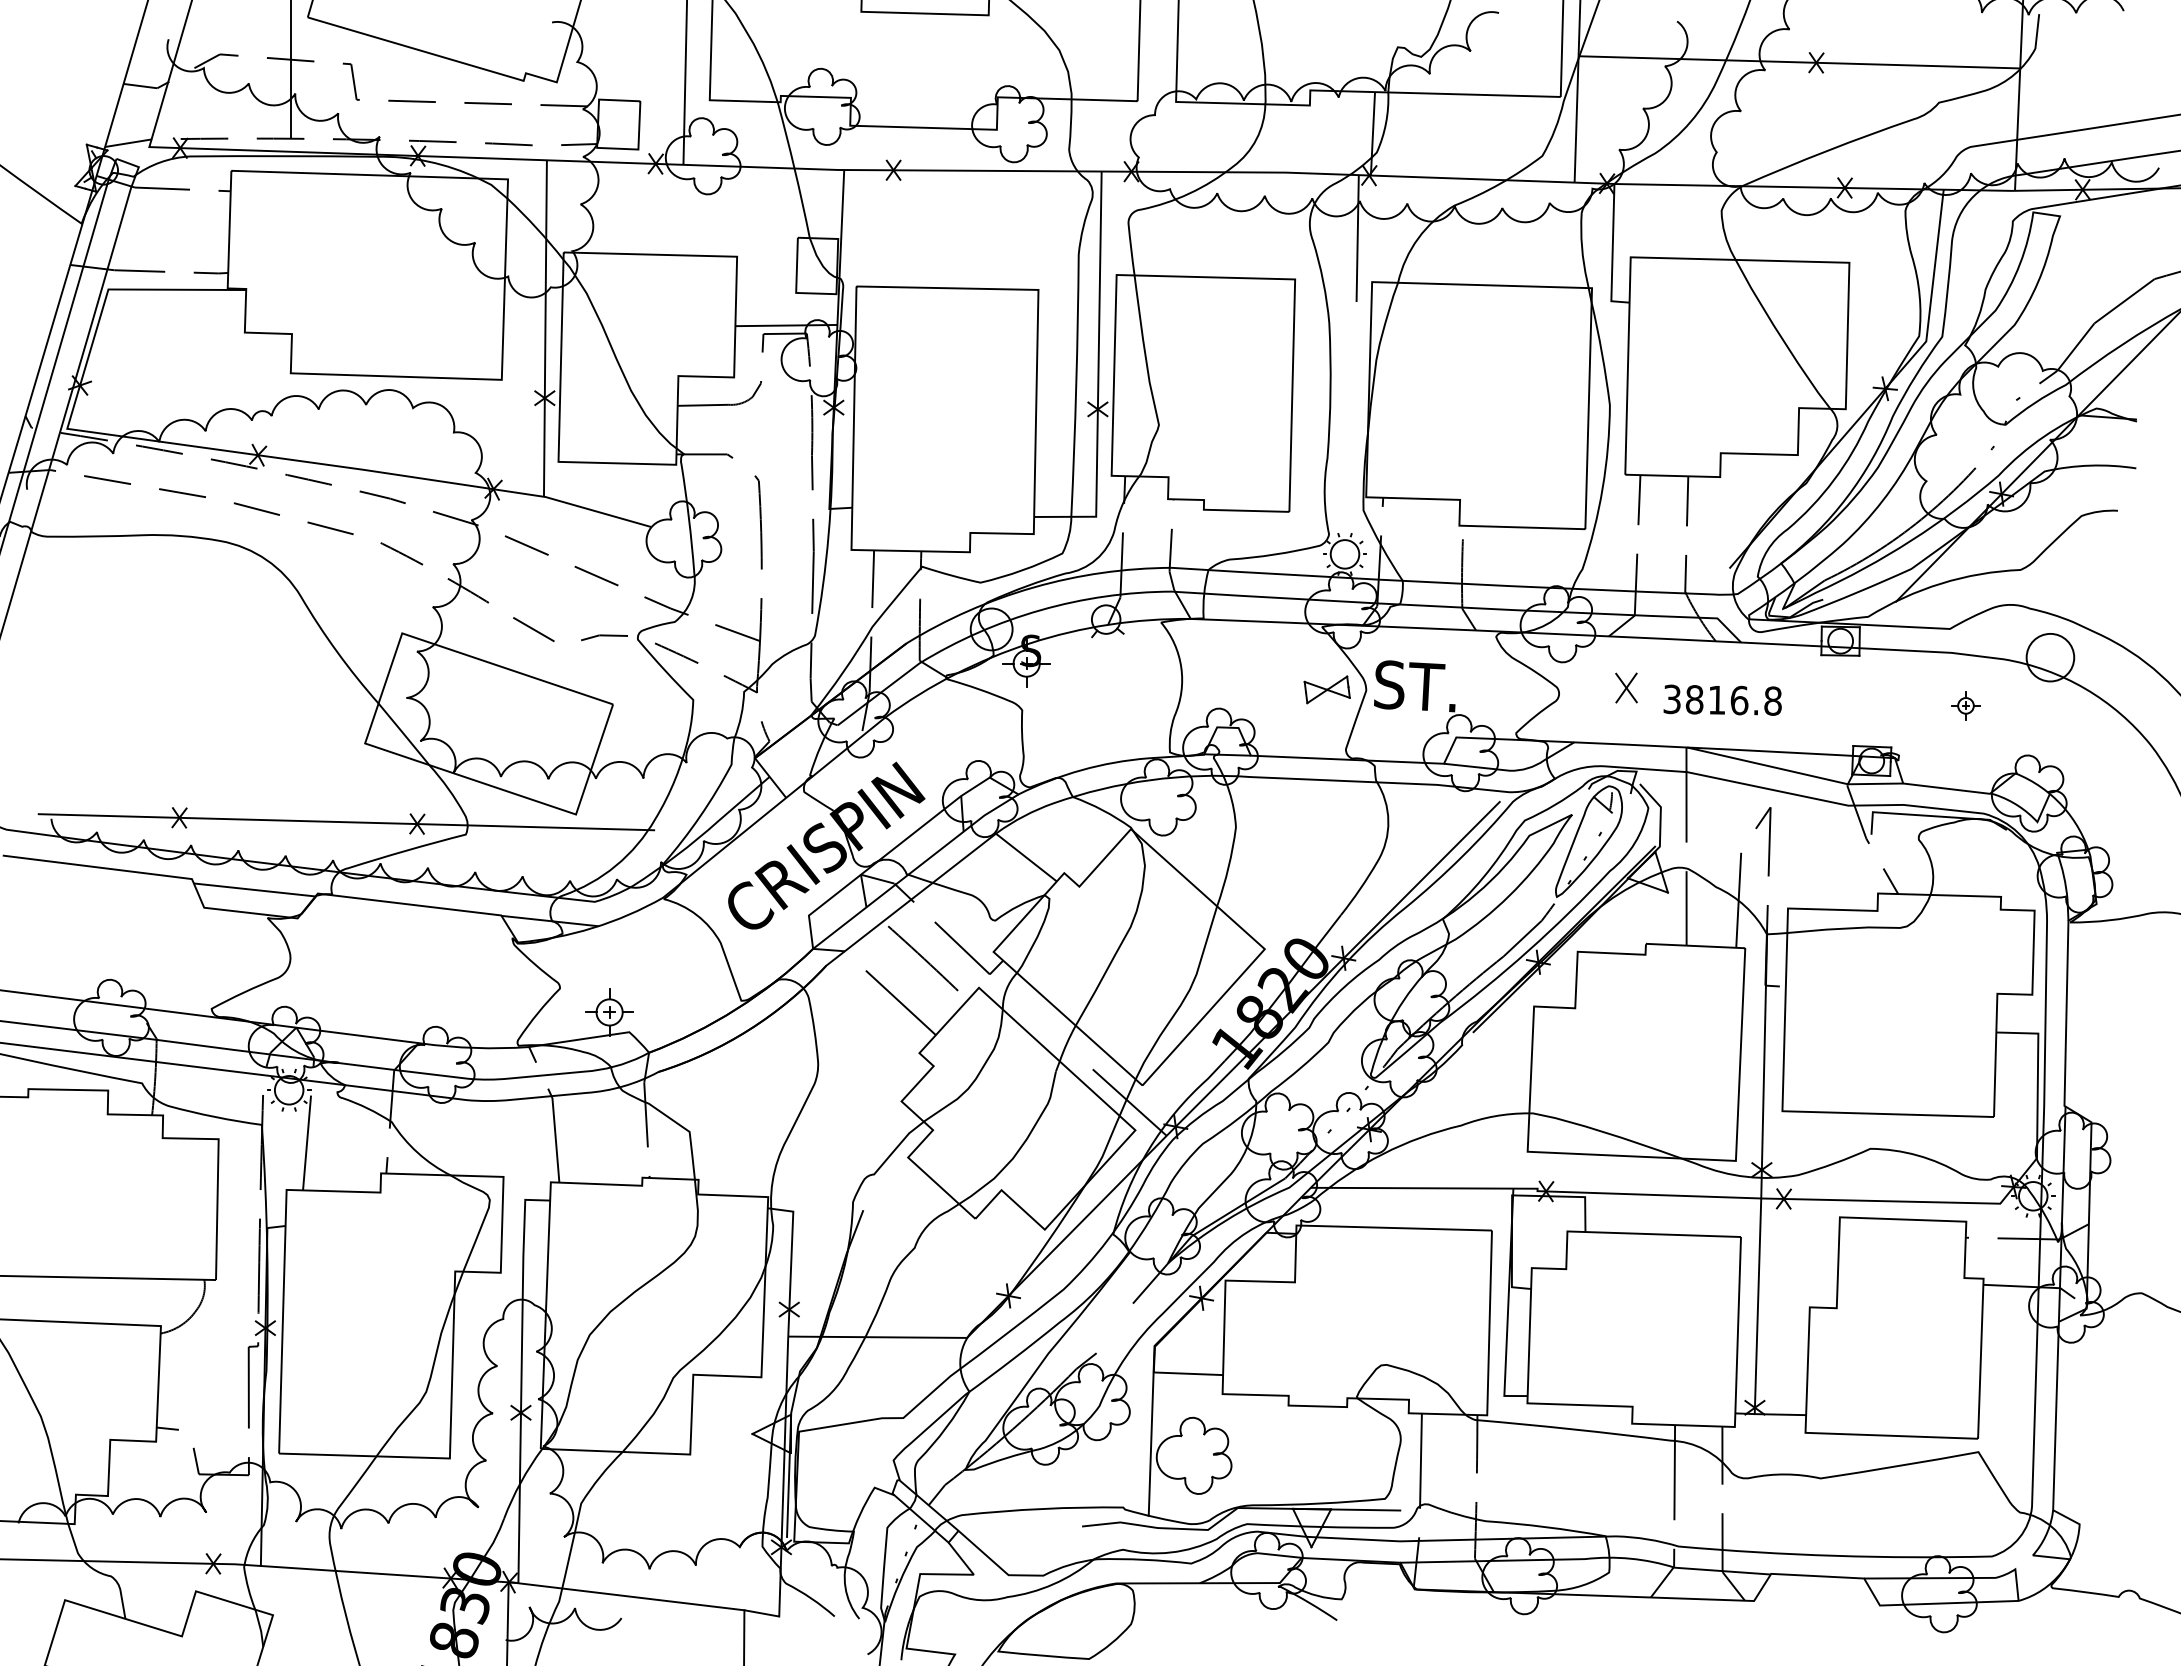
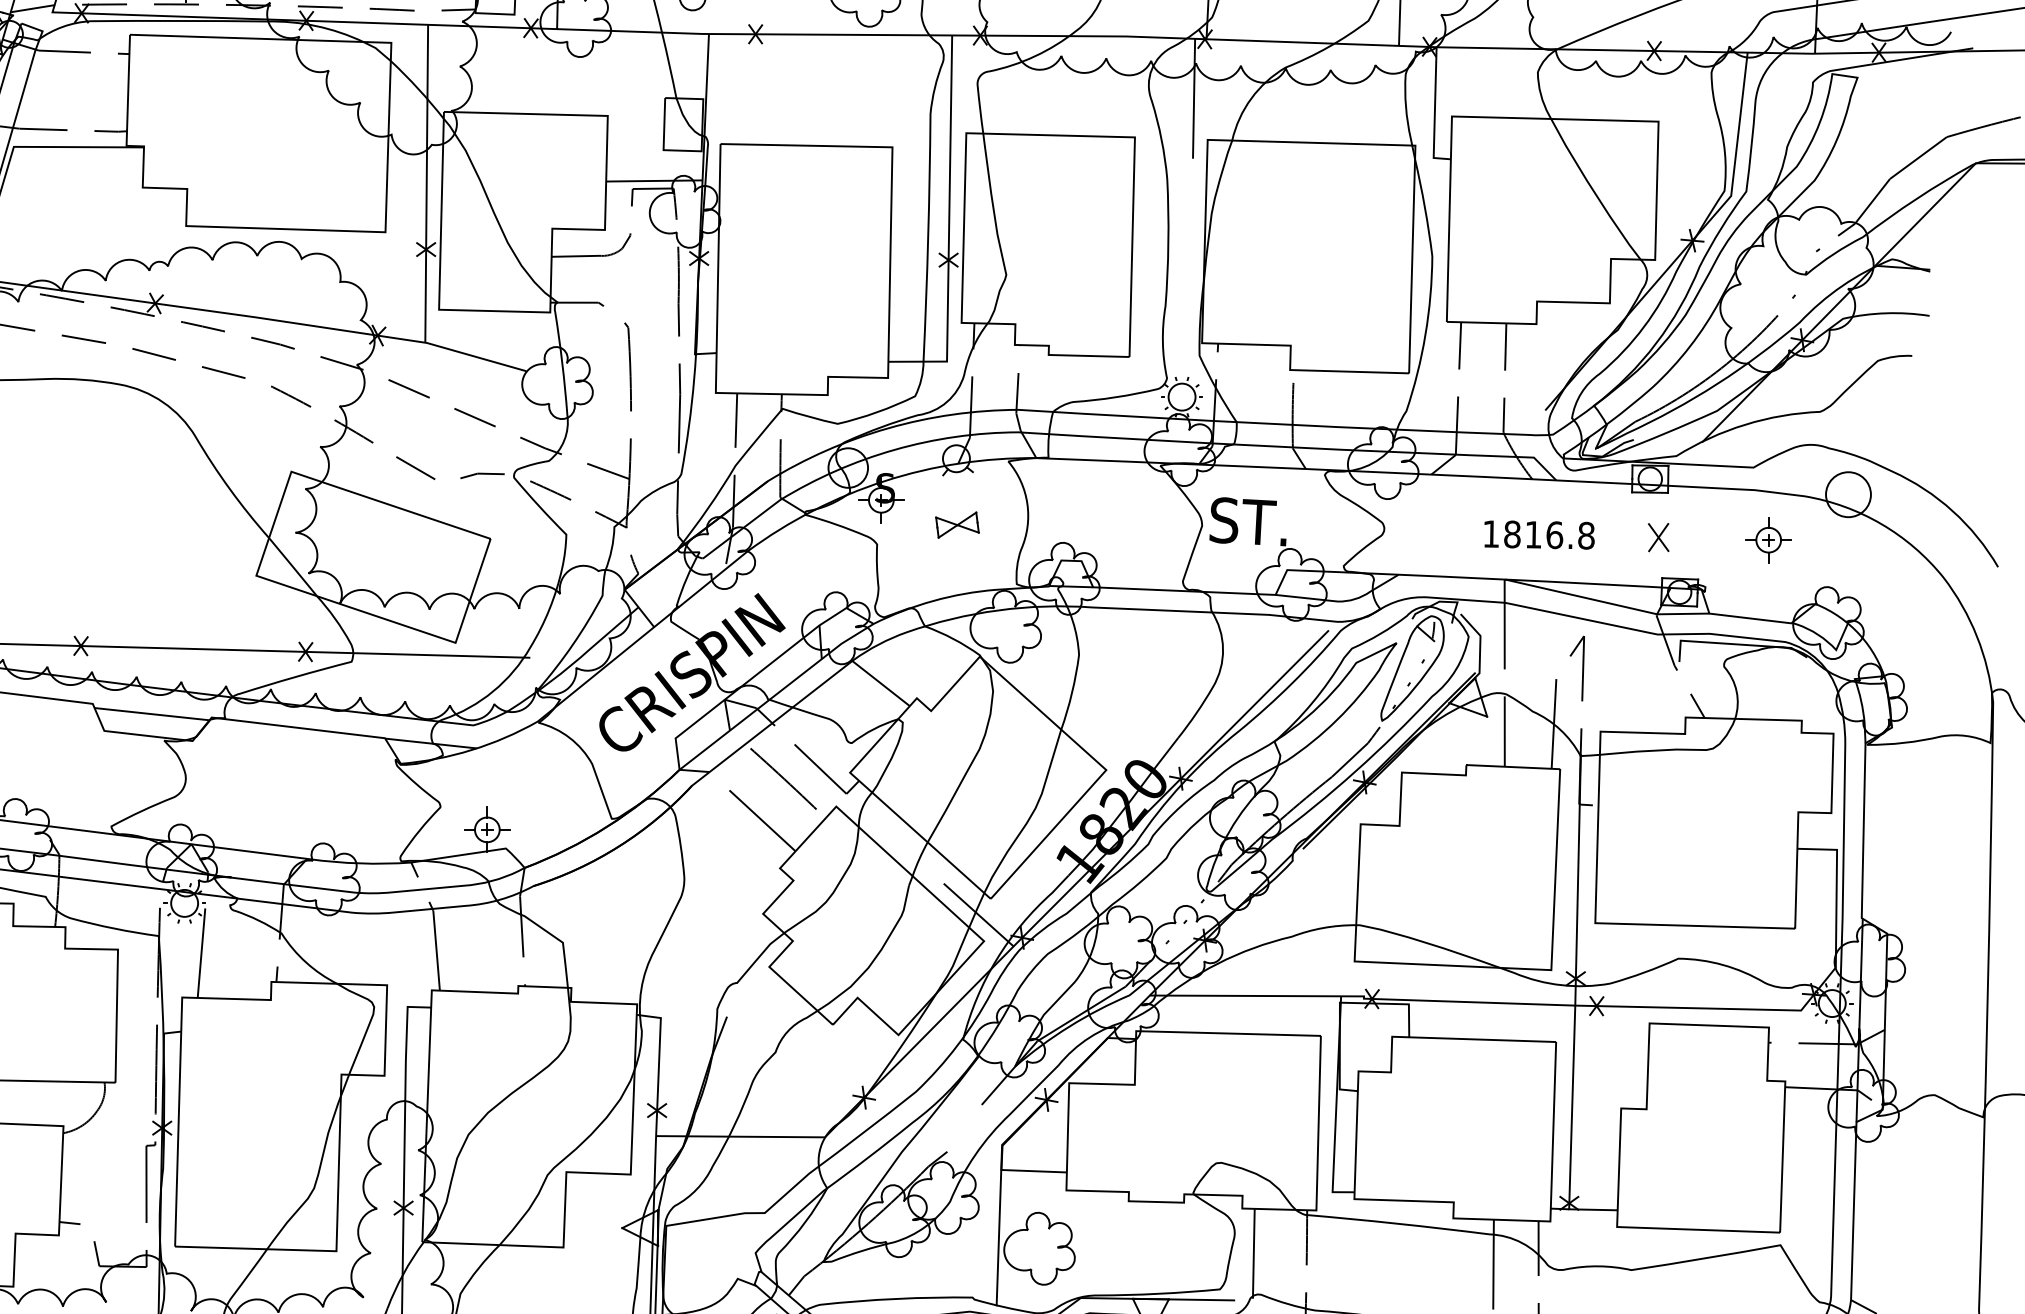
part: (1626, 687) -> (1658, 537), moved
part: (1326, 689) -> (956, 524), moved
text: (1671, 699) -> (1490, 534), 3816.8 -> 1816.8
part: (1965, 705) -> (1768, 539), size x1.67

